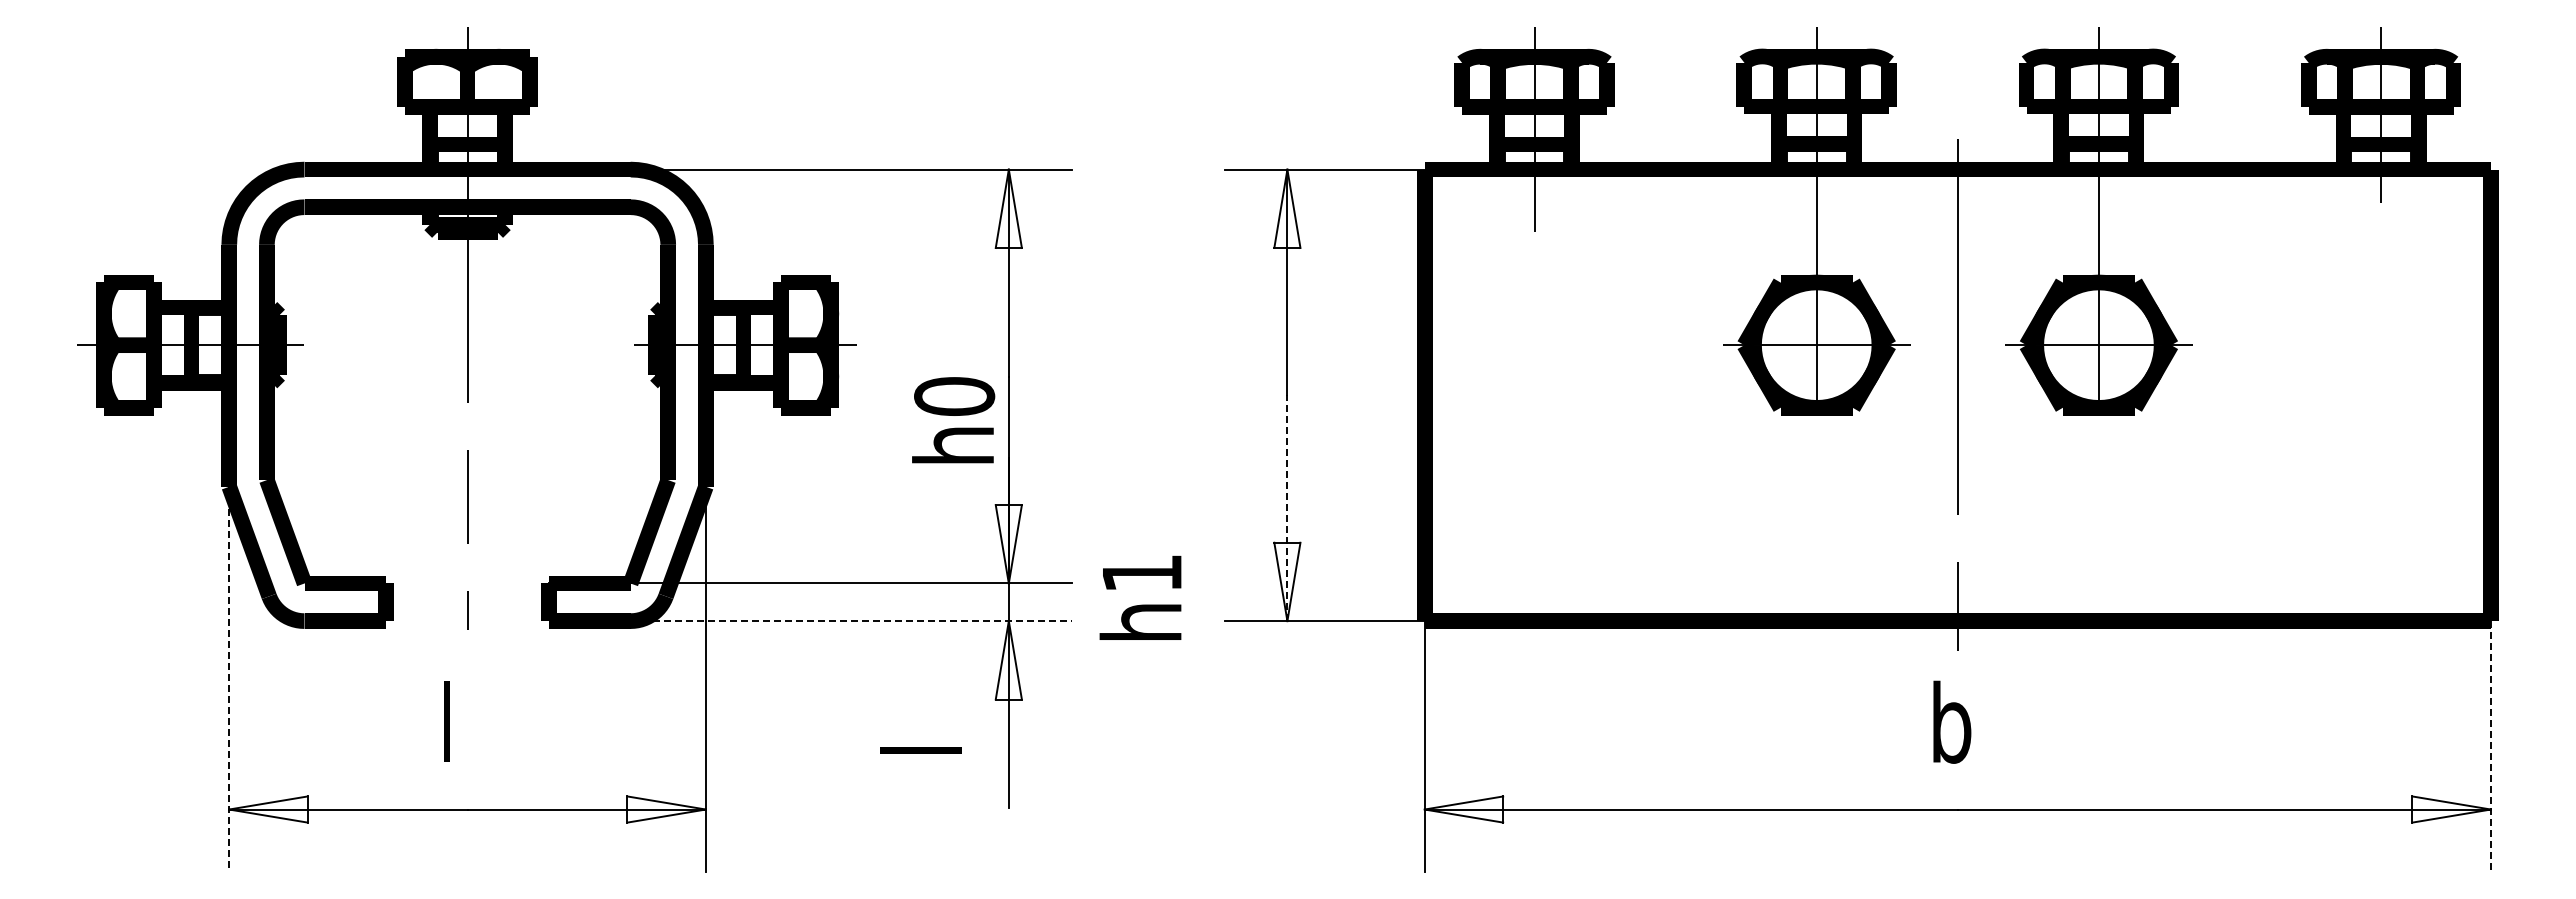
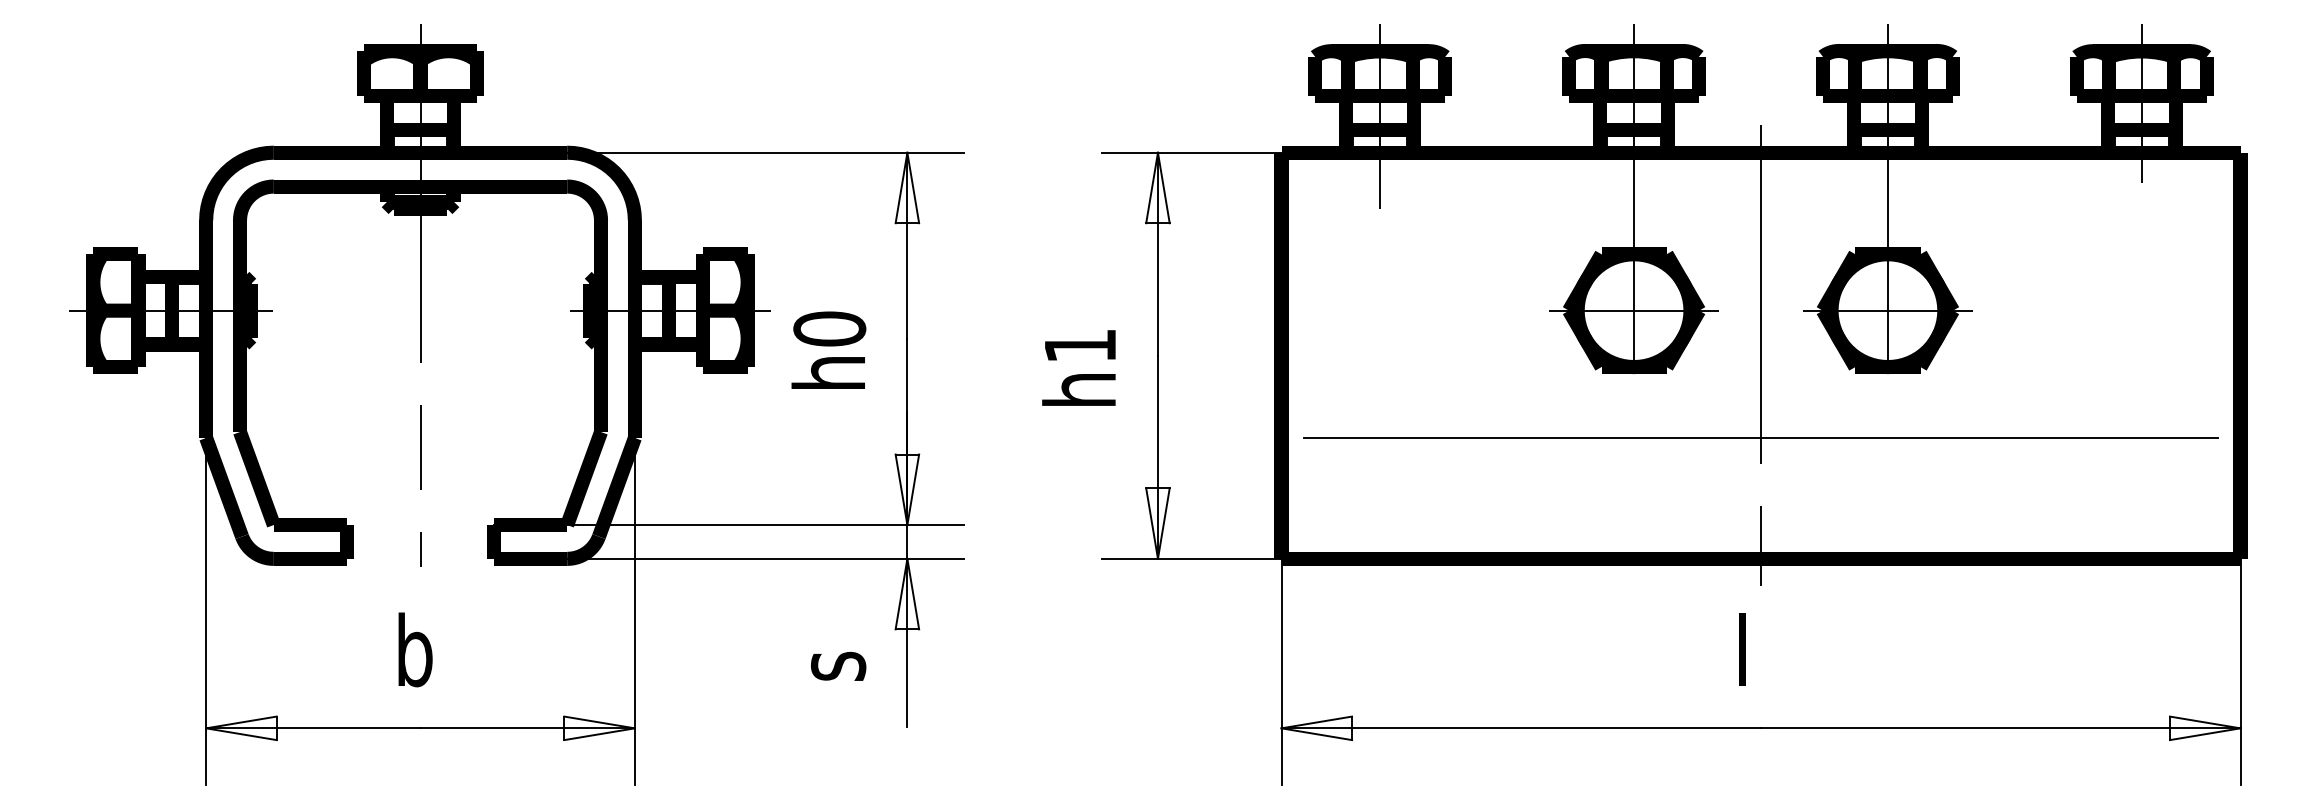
text: (953, 420) -> (828, 350), moved
line: (1957, 486) -> (1760, 437), added
line: (1287, 508) -> (1158, 457), dashed -> solid
text: (1140, 597) -> (1078, 367), moved
line: (851, 621) -> (765, 559), dashed -> solid
line: (229, 679) -> (206, 611), dashed -> solid
text: (462, 721) -> (415, 649), l -> b
text: (1952, 721) -> (1756, 649), b -> l
text: (921, 740) -> (828, 666), l -> s
line: (2490, 746) -> (2240, 671), dashed -> solid

